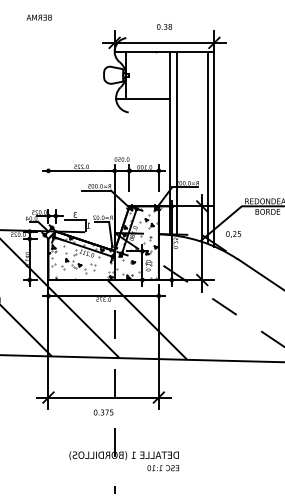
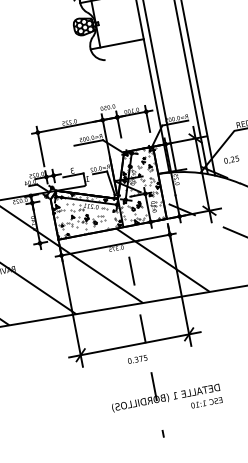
hatch: (113, 75) -> (83, 26), added
line: (48, 184) -> (40, 146), added
hatch: (103, 243) -> (105, 193), added

